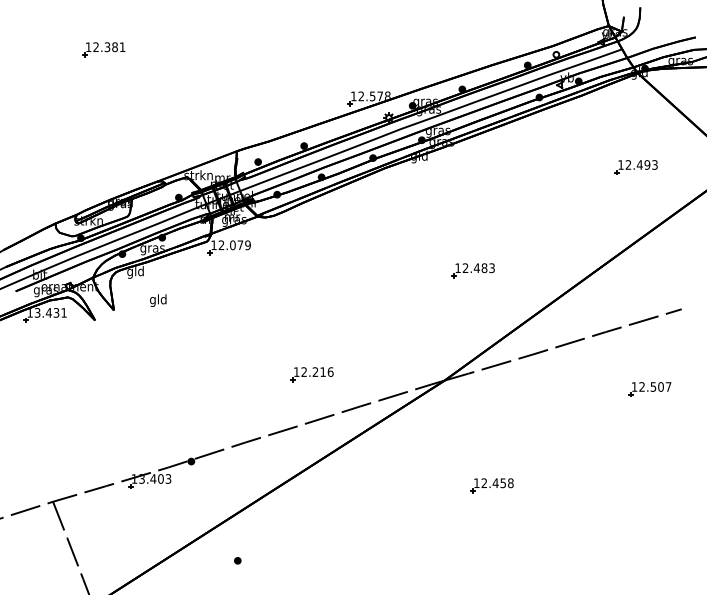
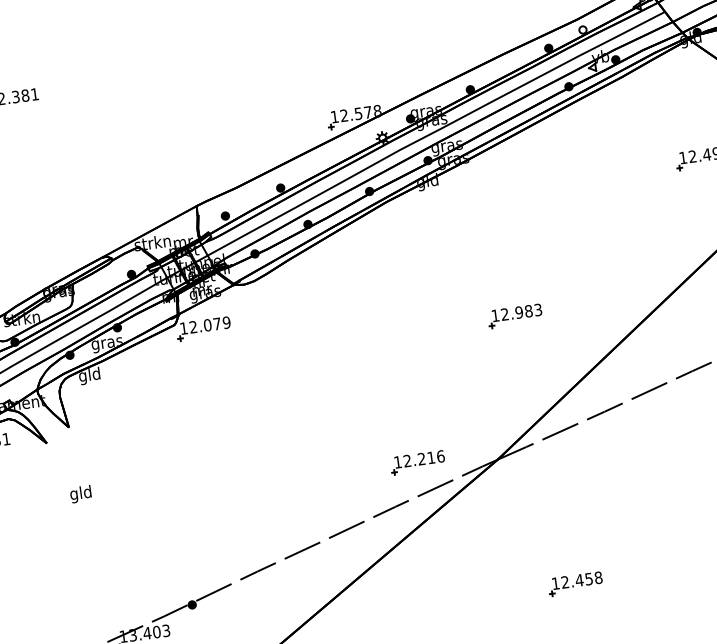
text: (476, 268) -> (518, 313), 12.483 -> 12.983
text: (158, 300) -> (81, 494), moved
part: (311, 374) -> (417, 462), moved

